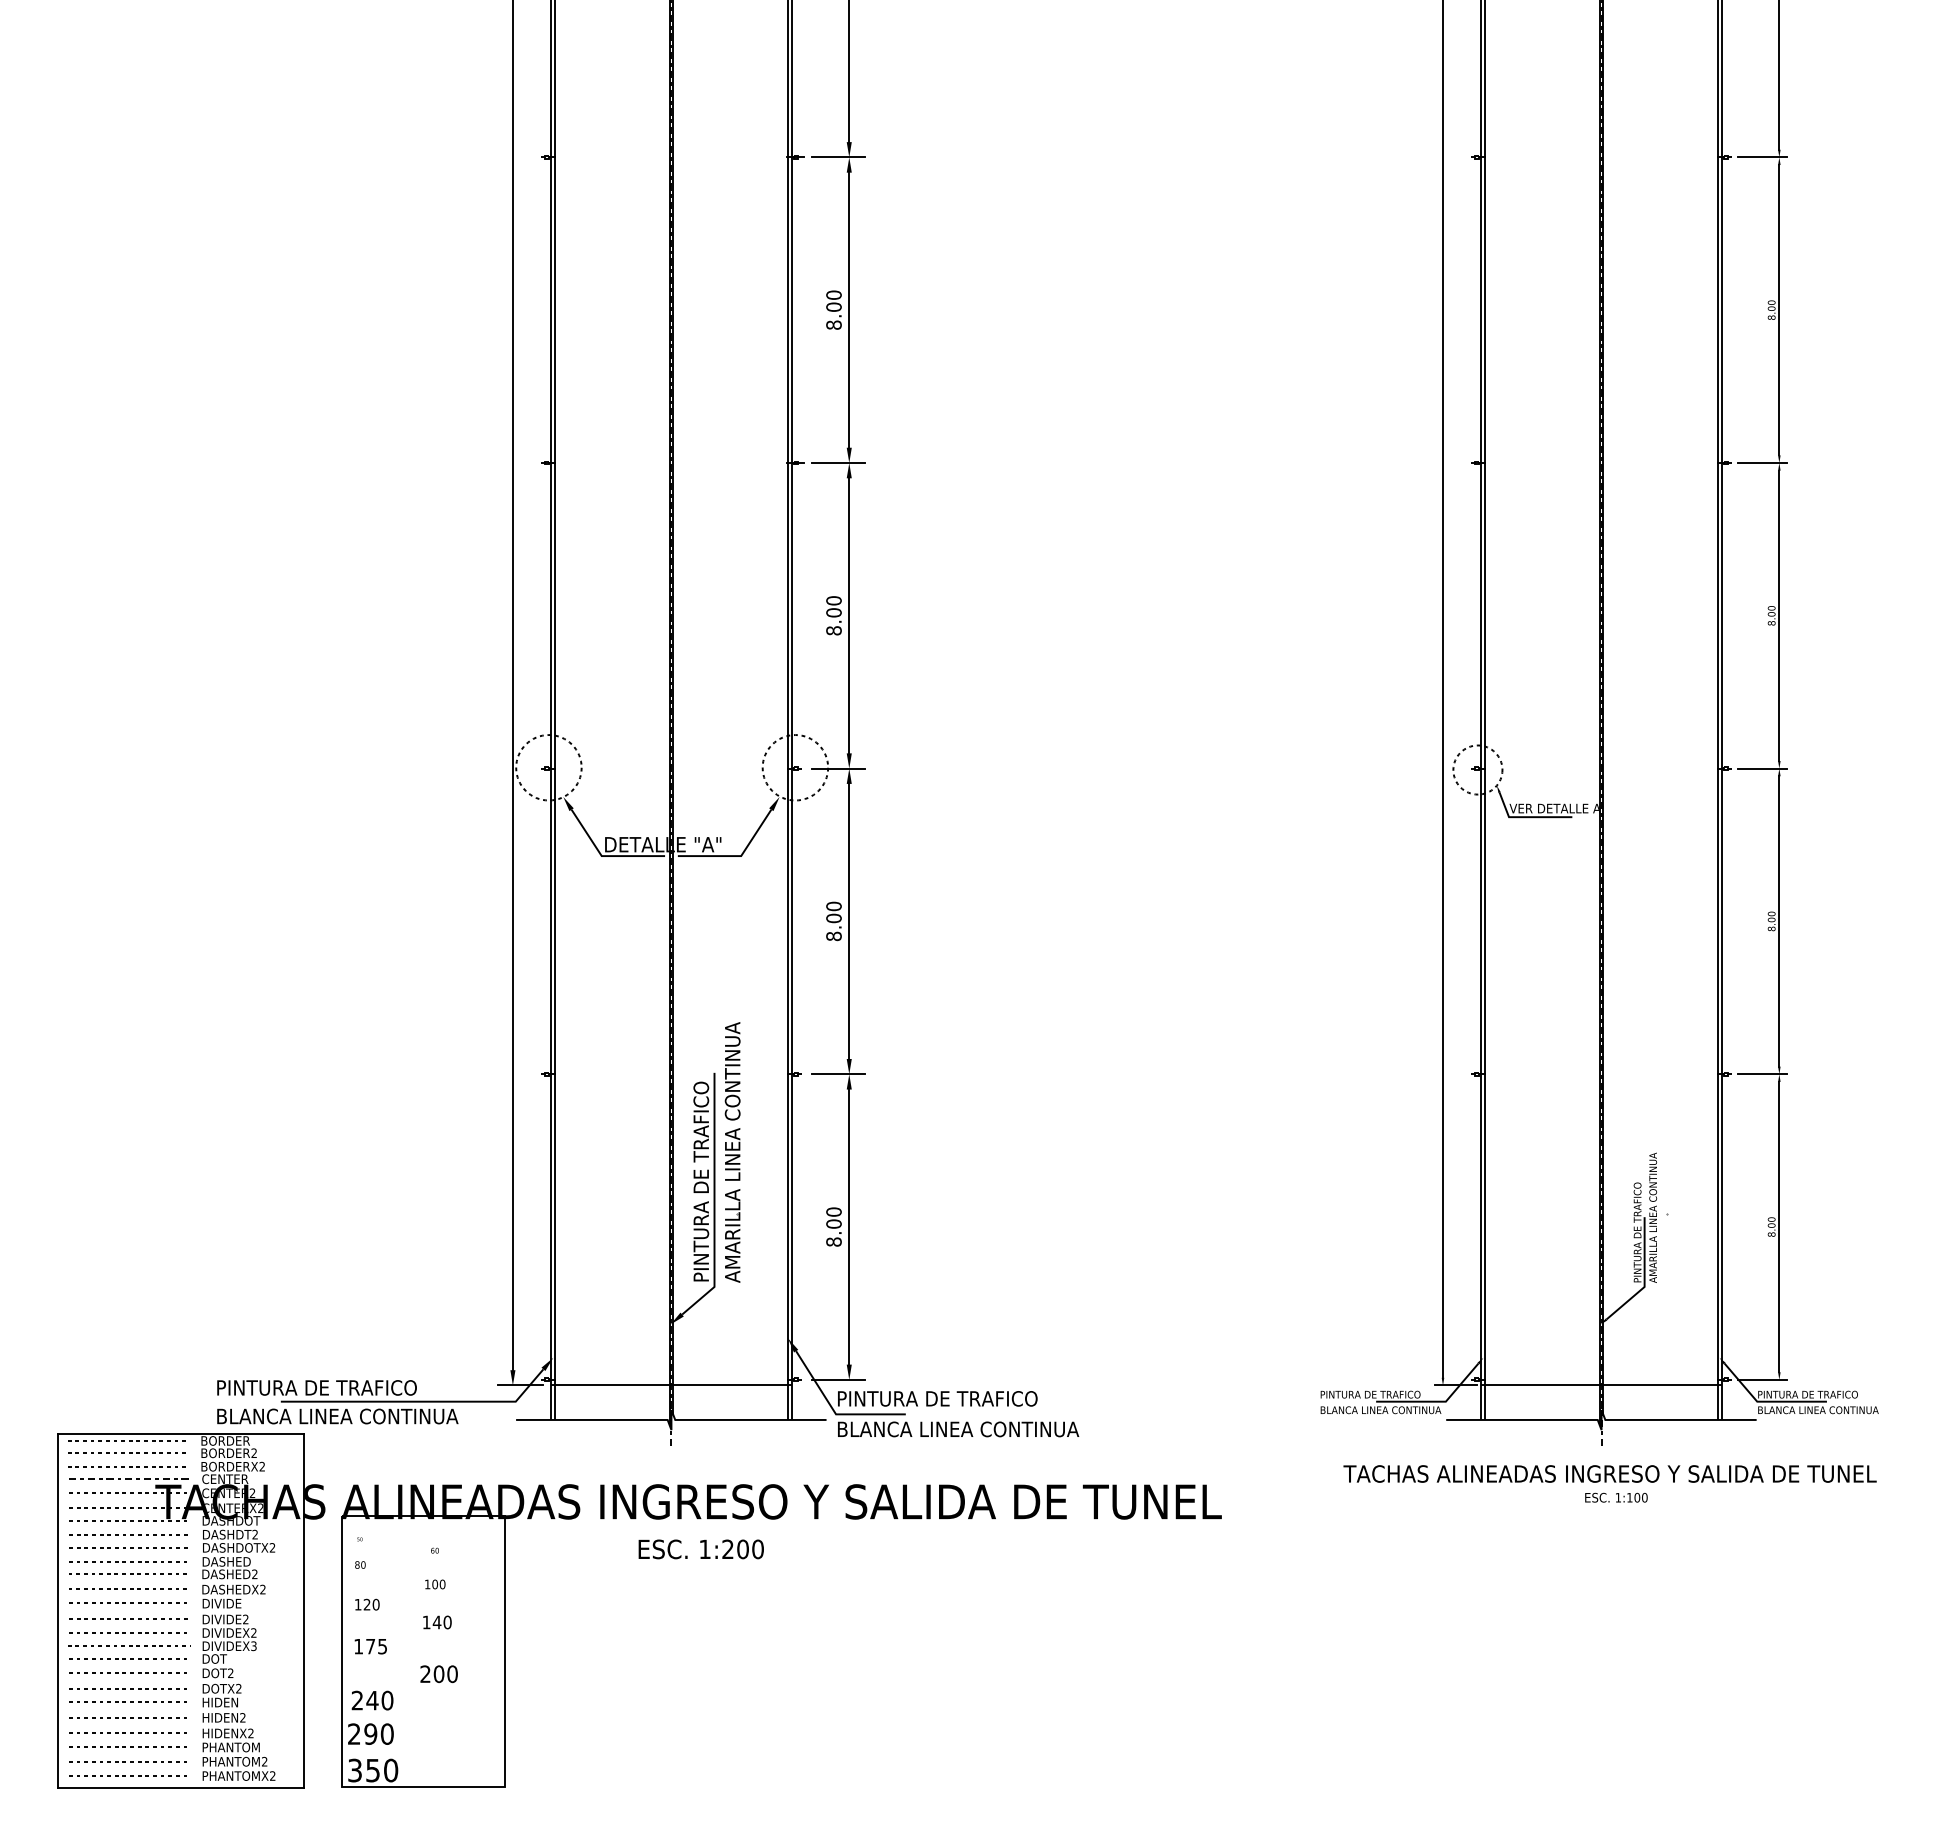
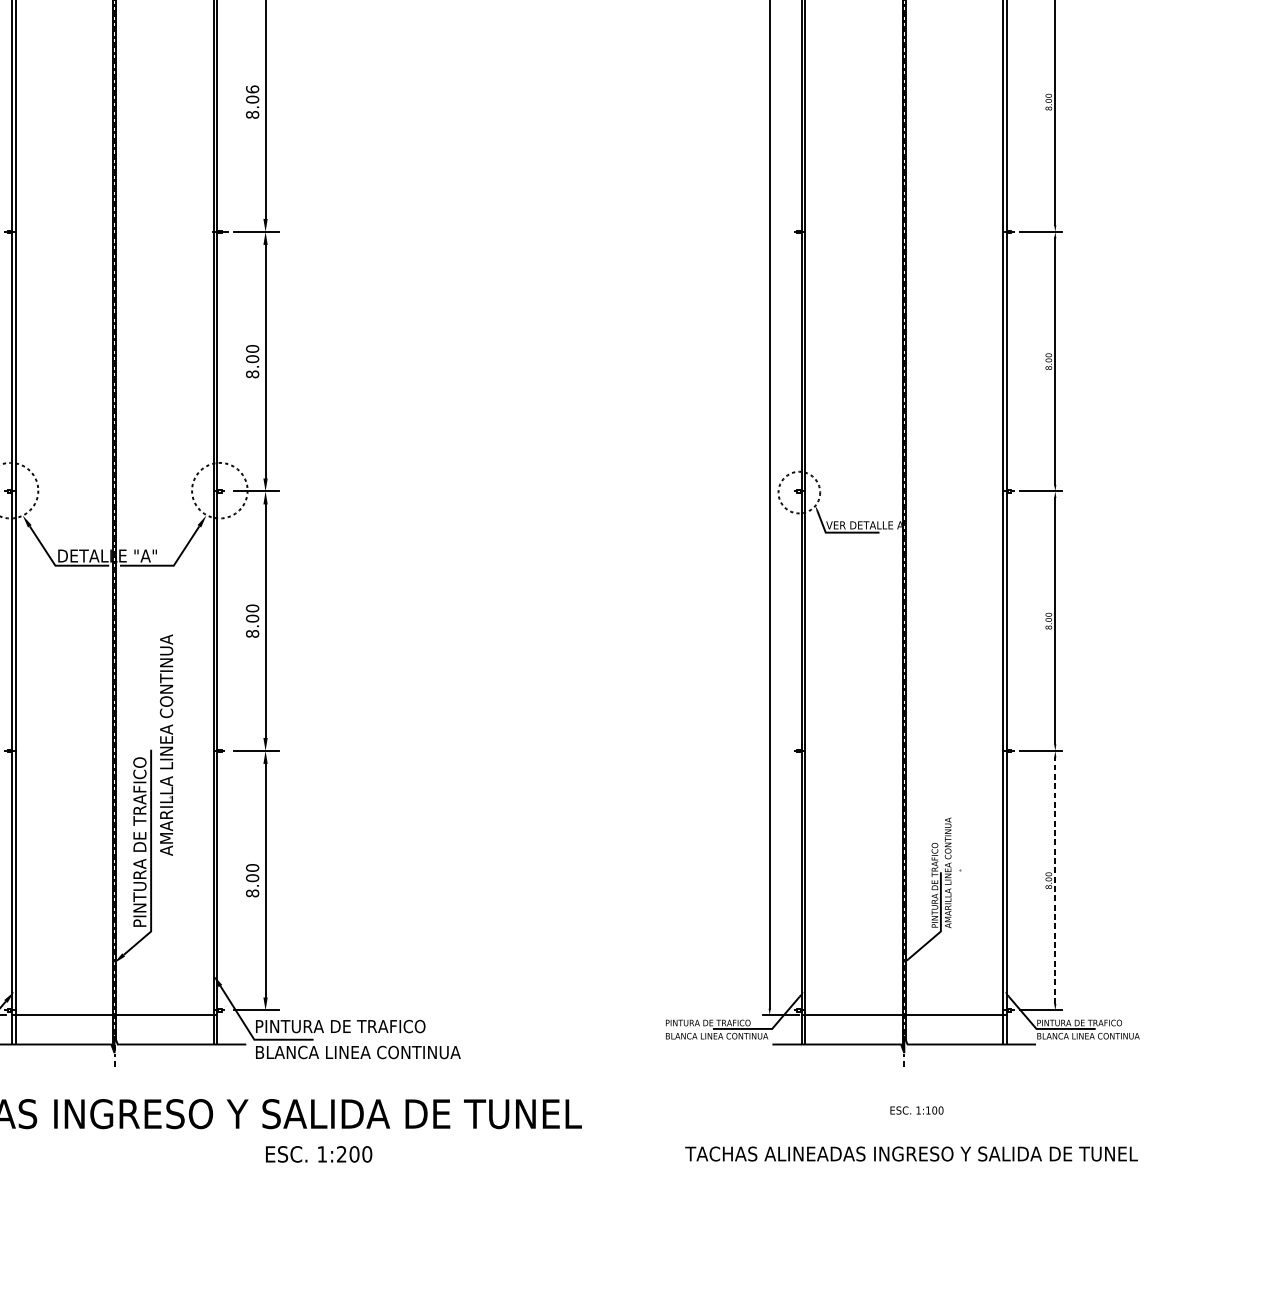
text: (833, 294) -> (252, 88), 8.00 -> 8.06
part: (732, 1152) -> (166, 745), moved
line: (1779, 1226) -> (1055, 880), solid -> dashed
text: (1609, 1473) -> (911, 1153), moved
text: (700, 1549) -> (318, 1154), moved

